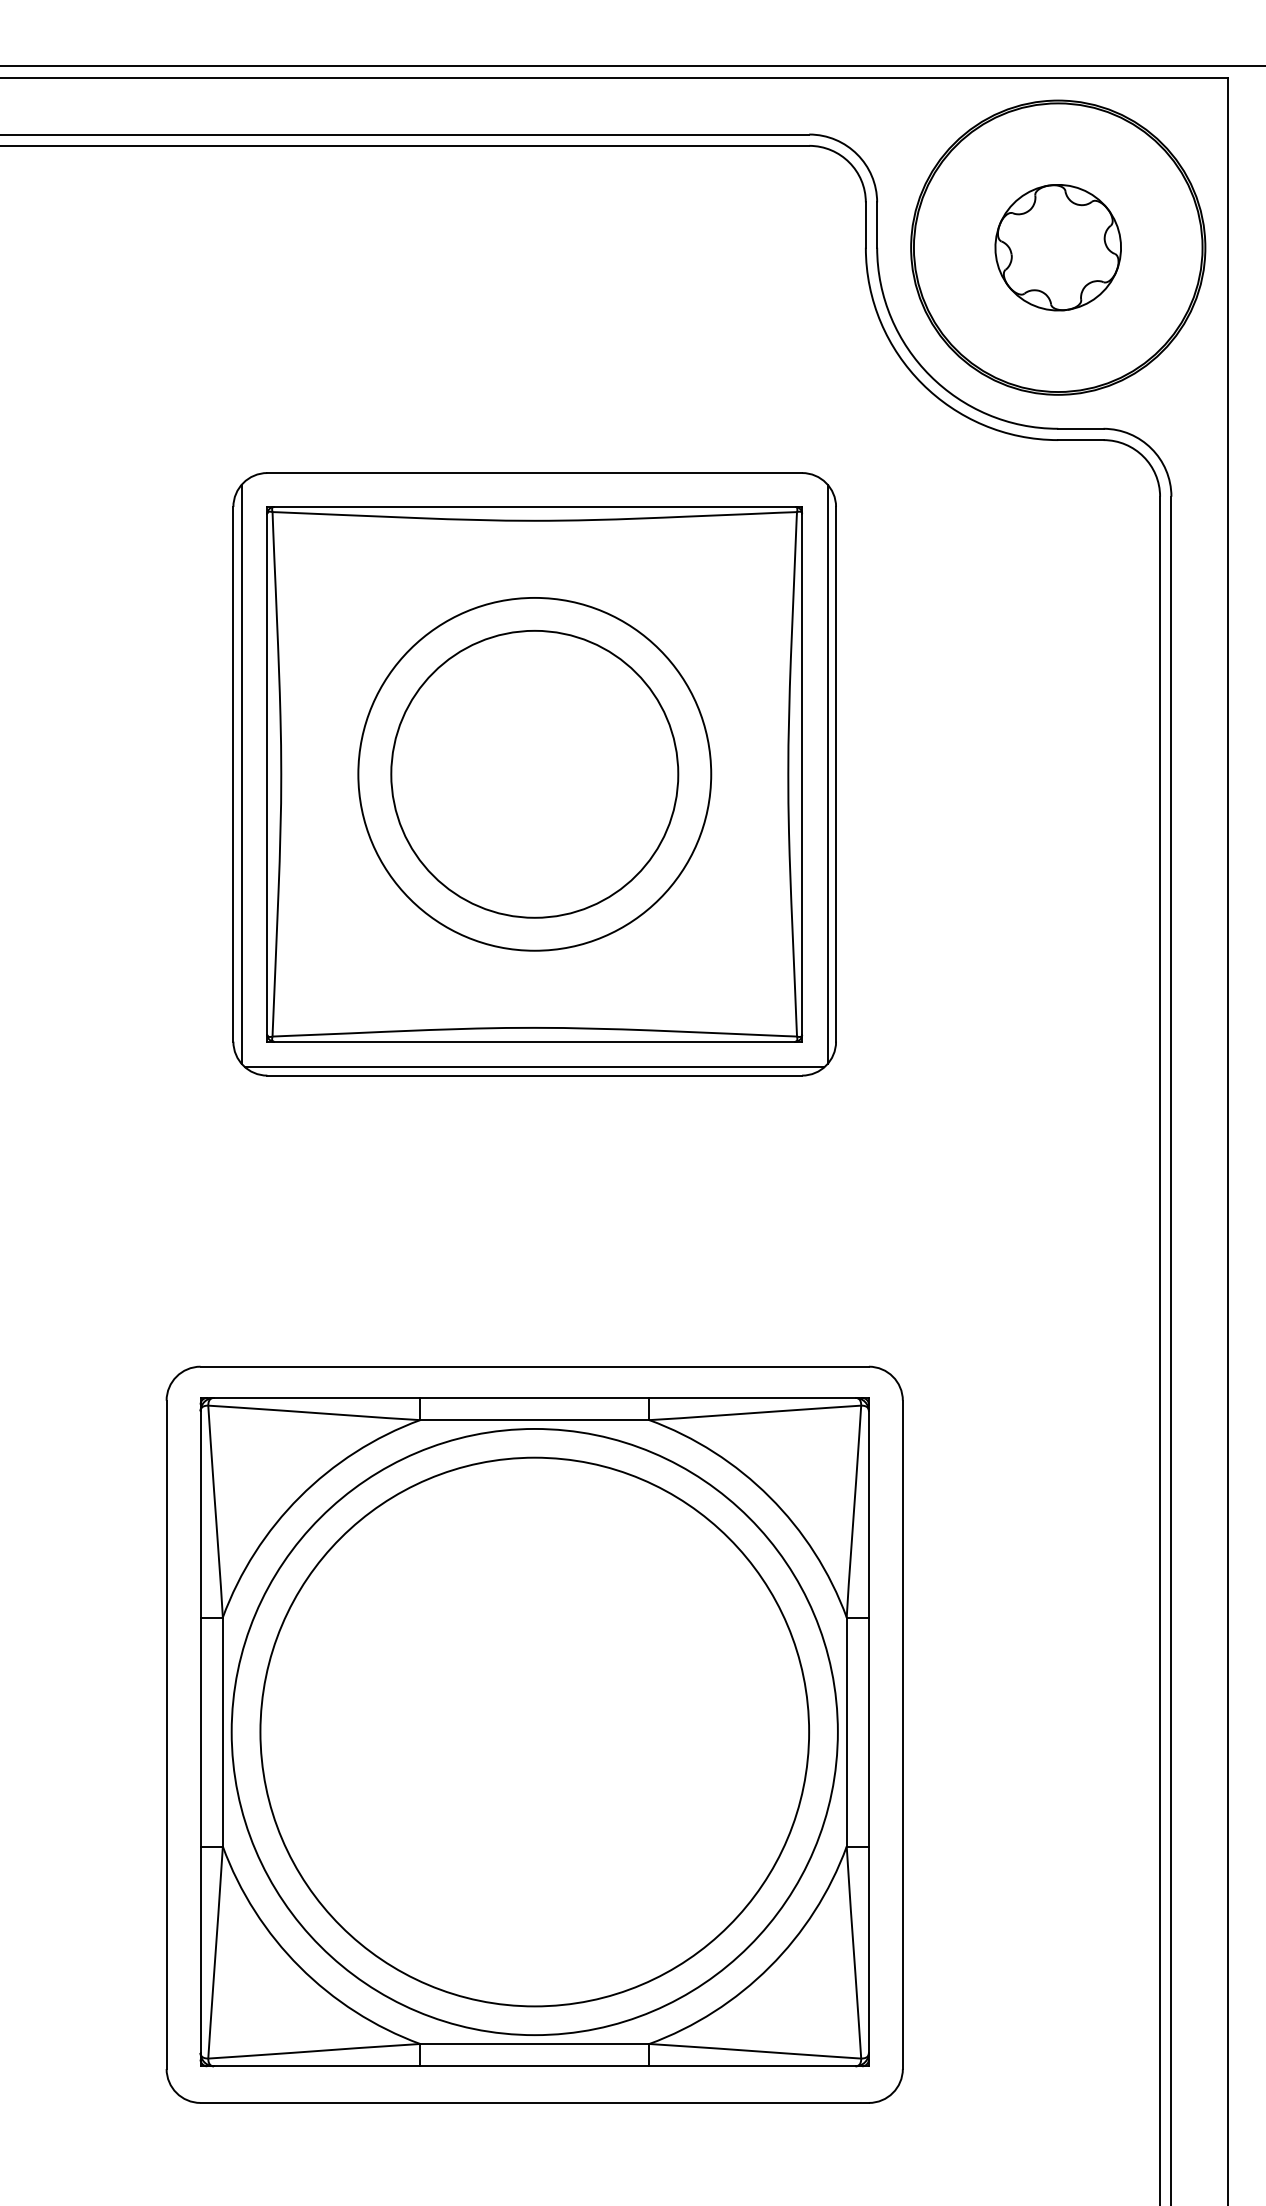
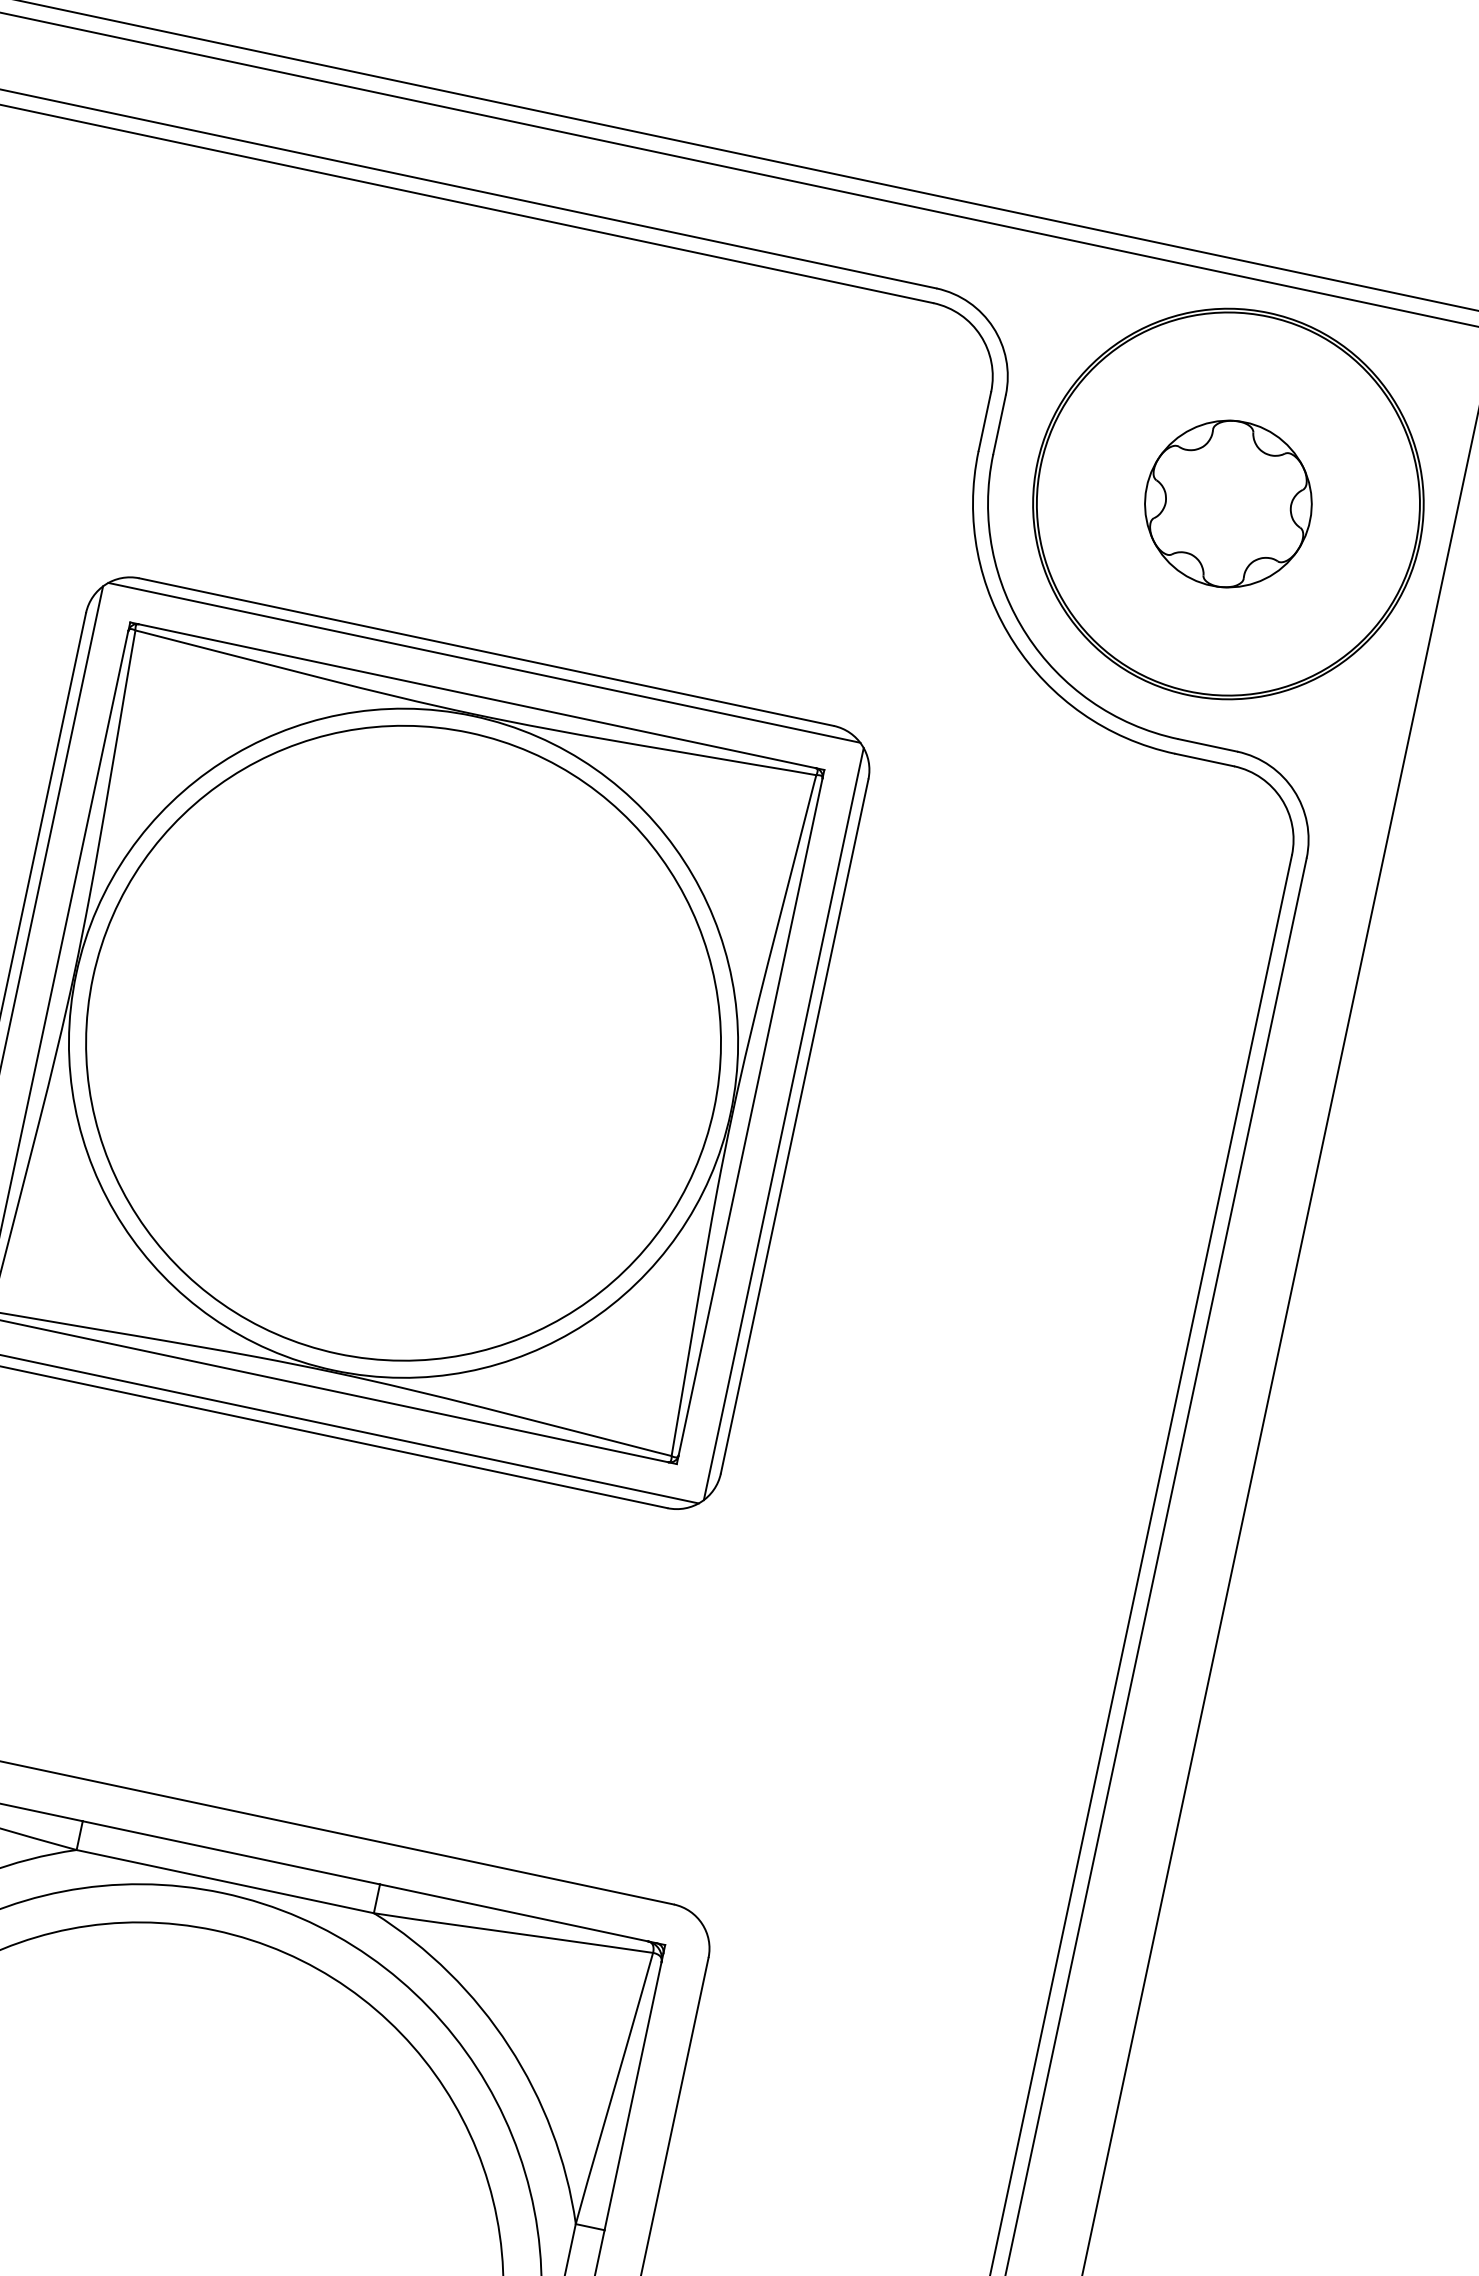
line: (534, 481) -> (483, 663), added
circle: (534, 774) -> (403, 1043), size x1.43
circle: (534, 774) -> (403, 1043), size x1.67

